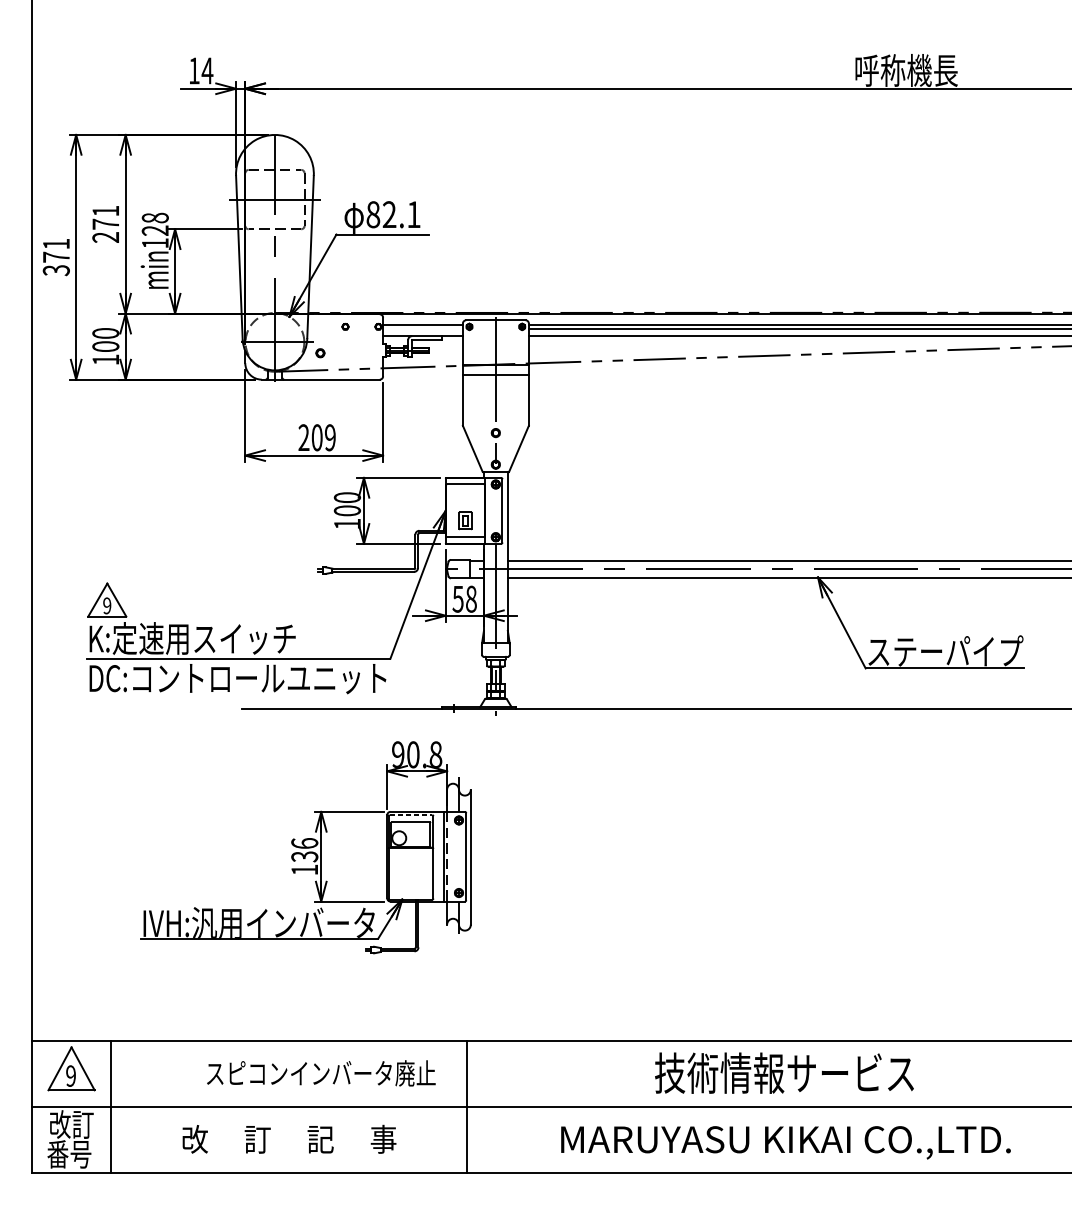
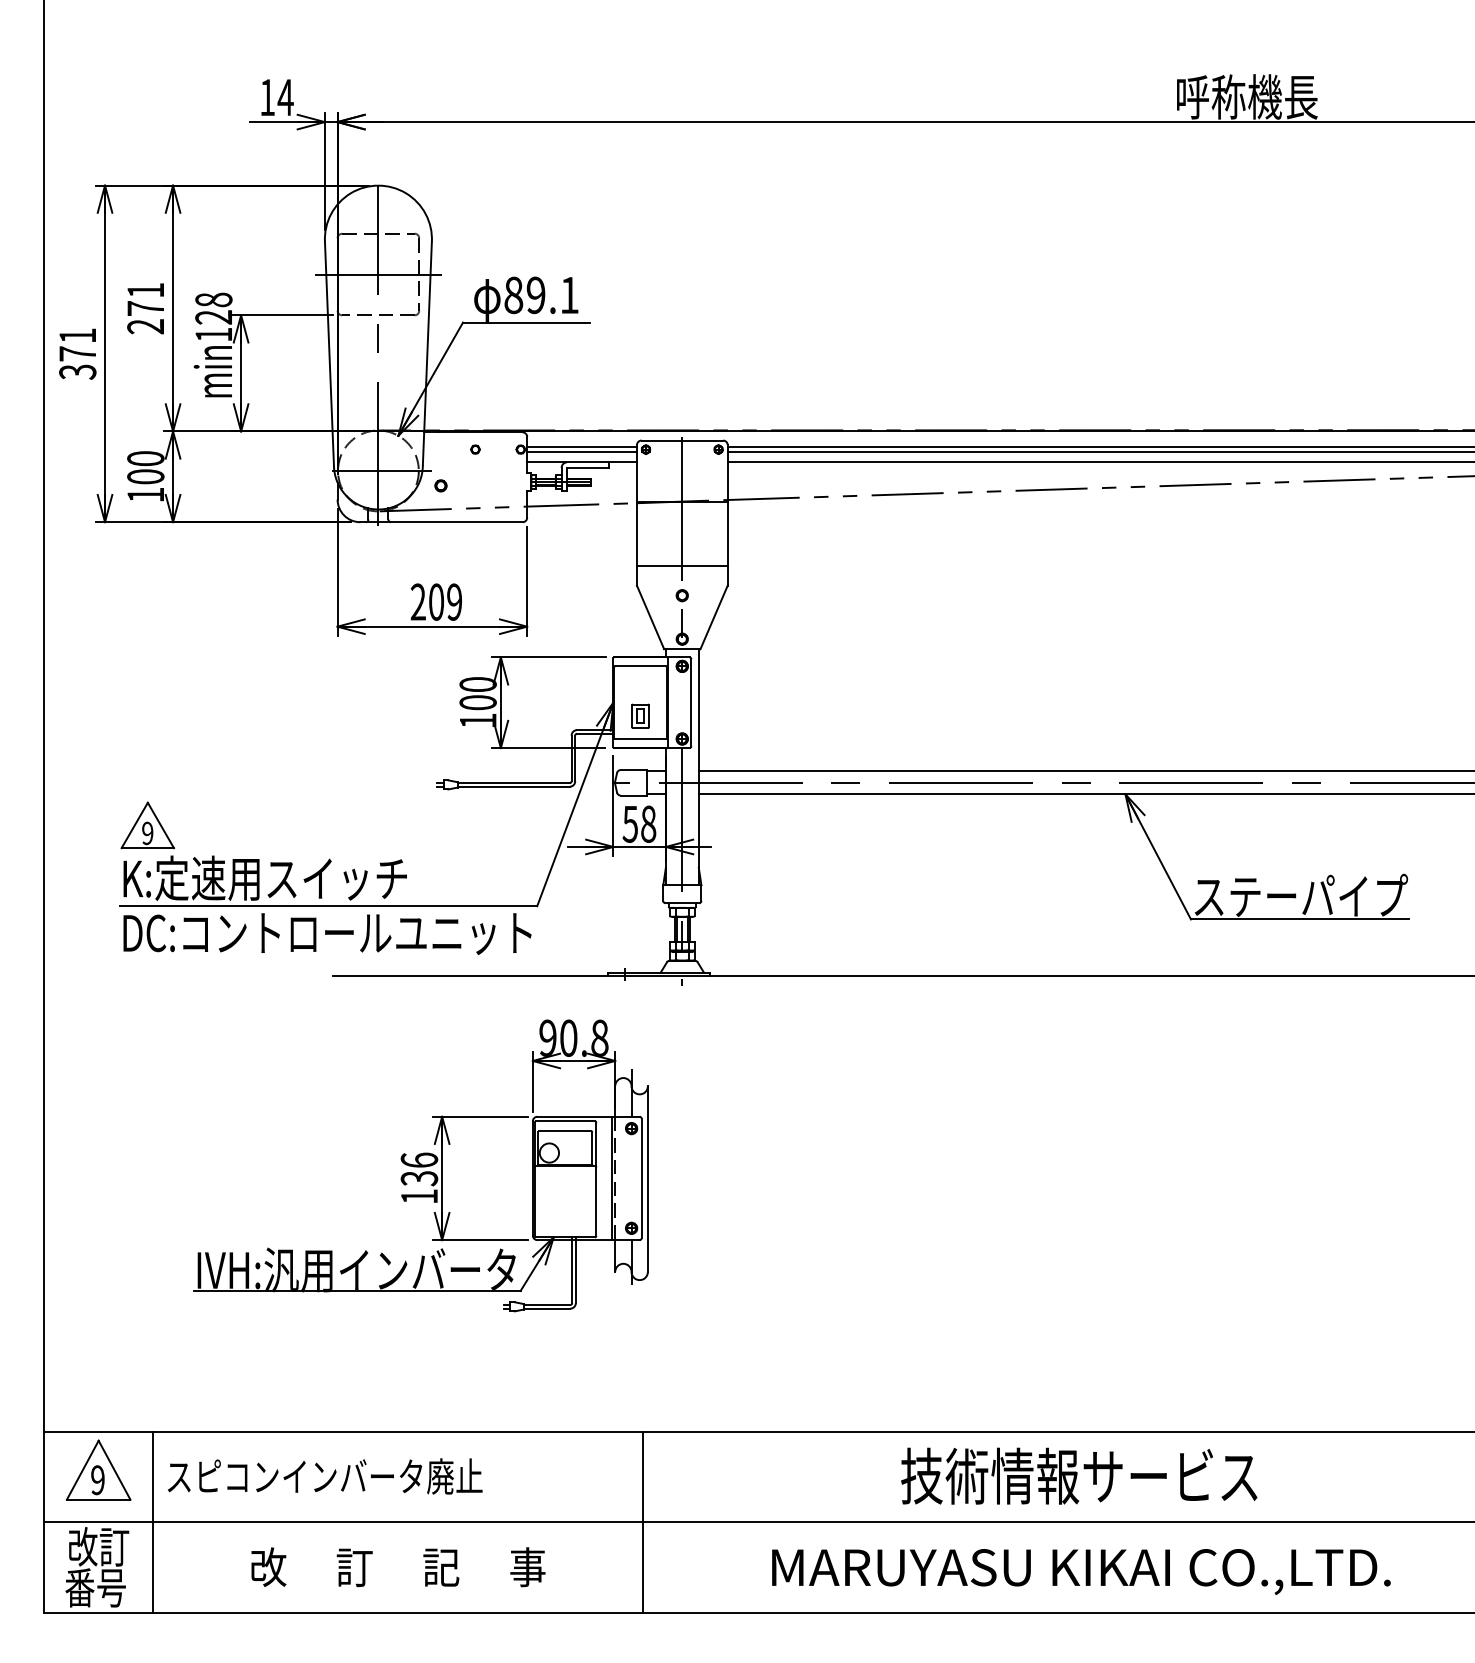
text: (389, 214) -> (535, 295), 82.1 -> 89.1
line: (422, 328) -> (581, 452), added
line: (495, 374) -> (681, 565), moved
line: (411, 815) -> (566, 1121), dashed -> solid
text: (321, 1073) -> (325, 1476), moved

